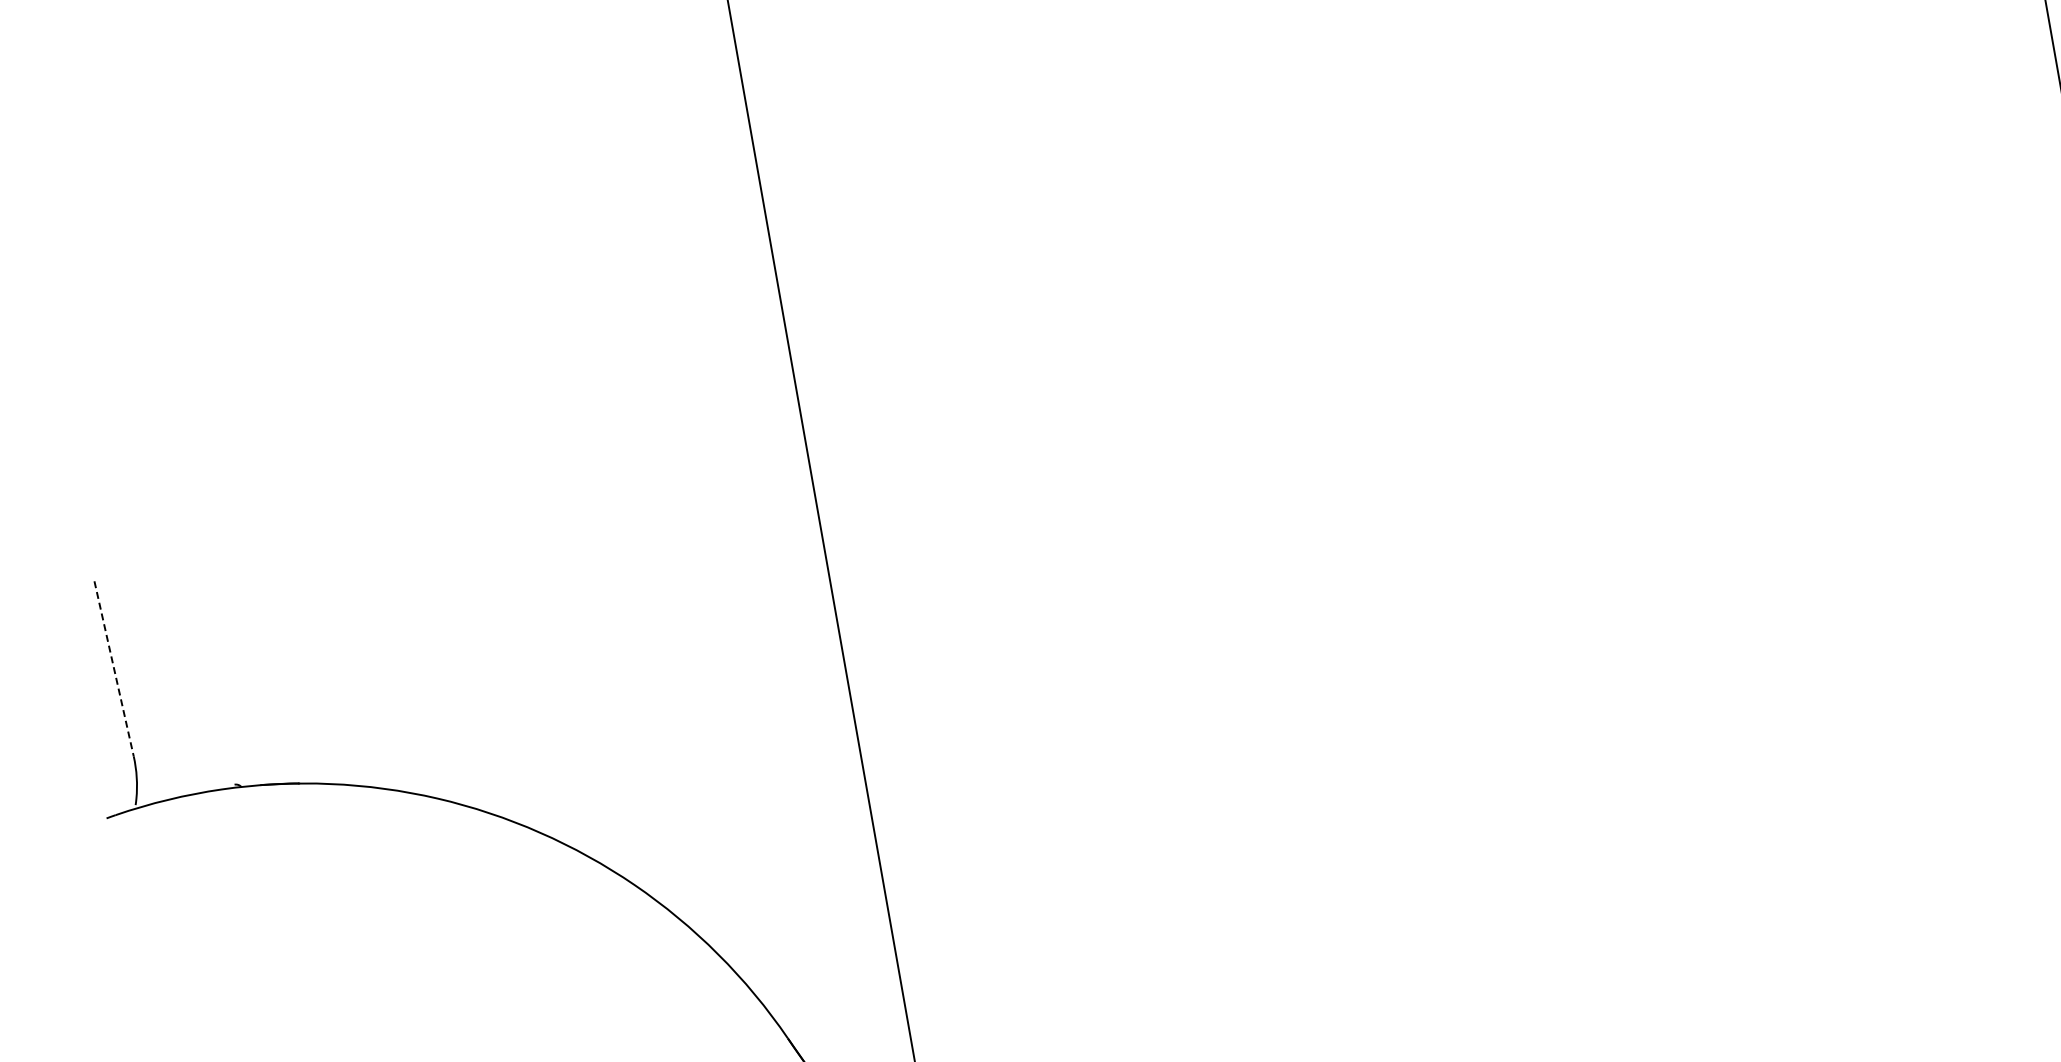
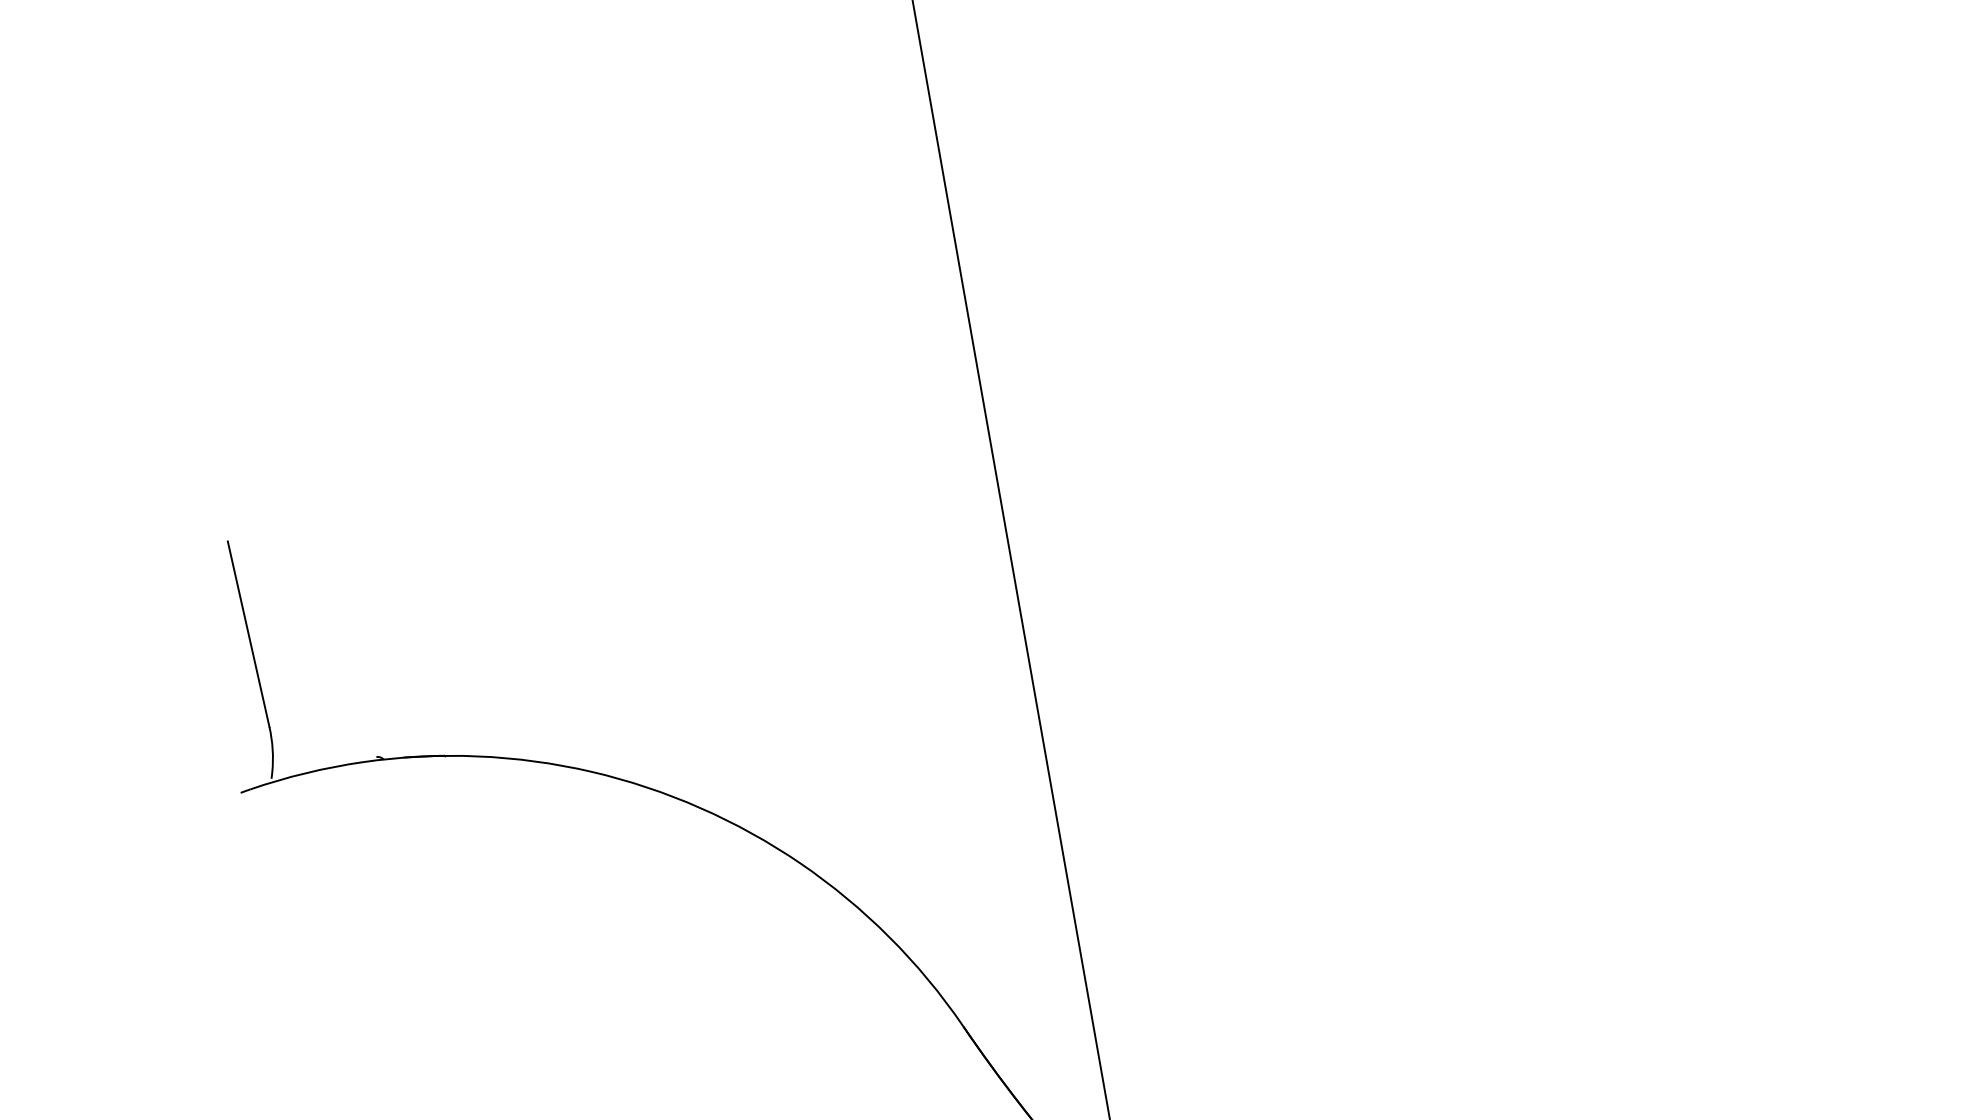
line: (114, 668) -> (249, 633), dashed -> solid

